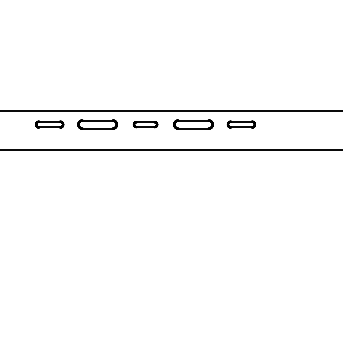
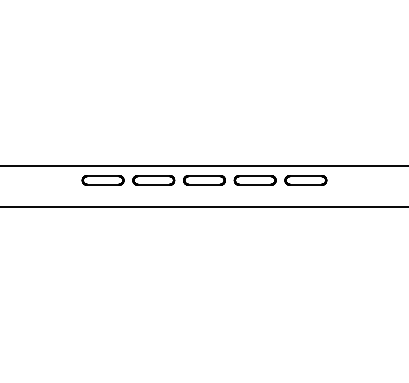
part: (49, 124) -> (102, 180), size x1.43
part: (145, 124) -> (204, 180), size x1.67
part: (241, 124) -> (305, 180), size x1.43

